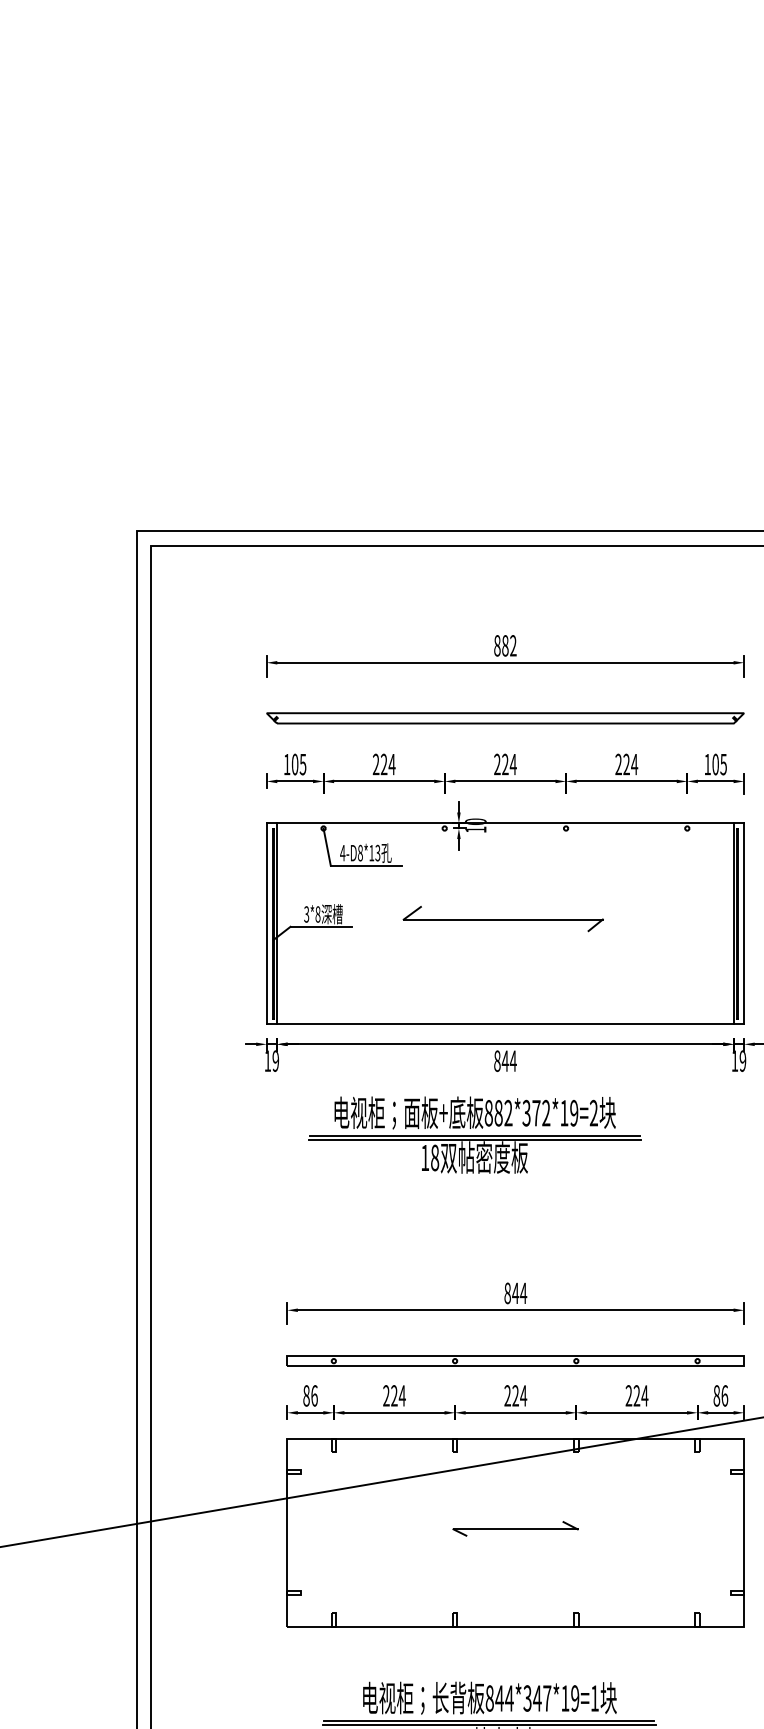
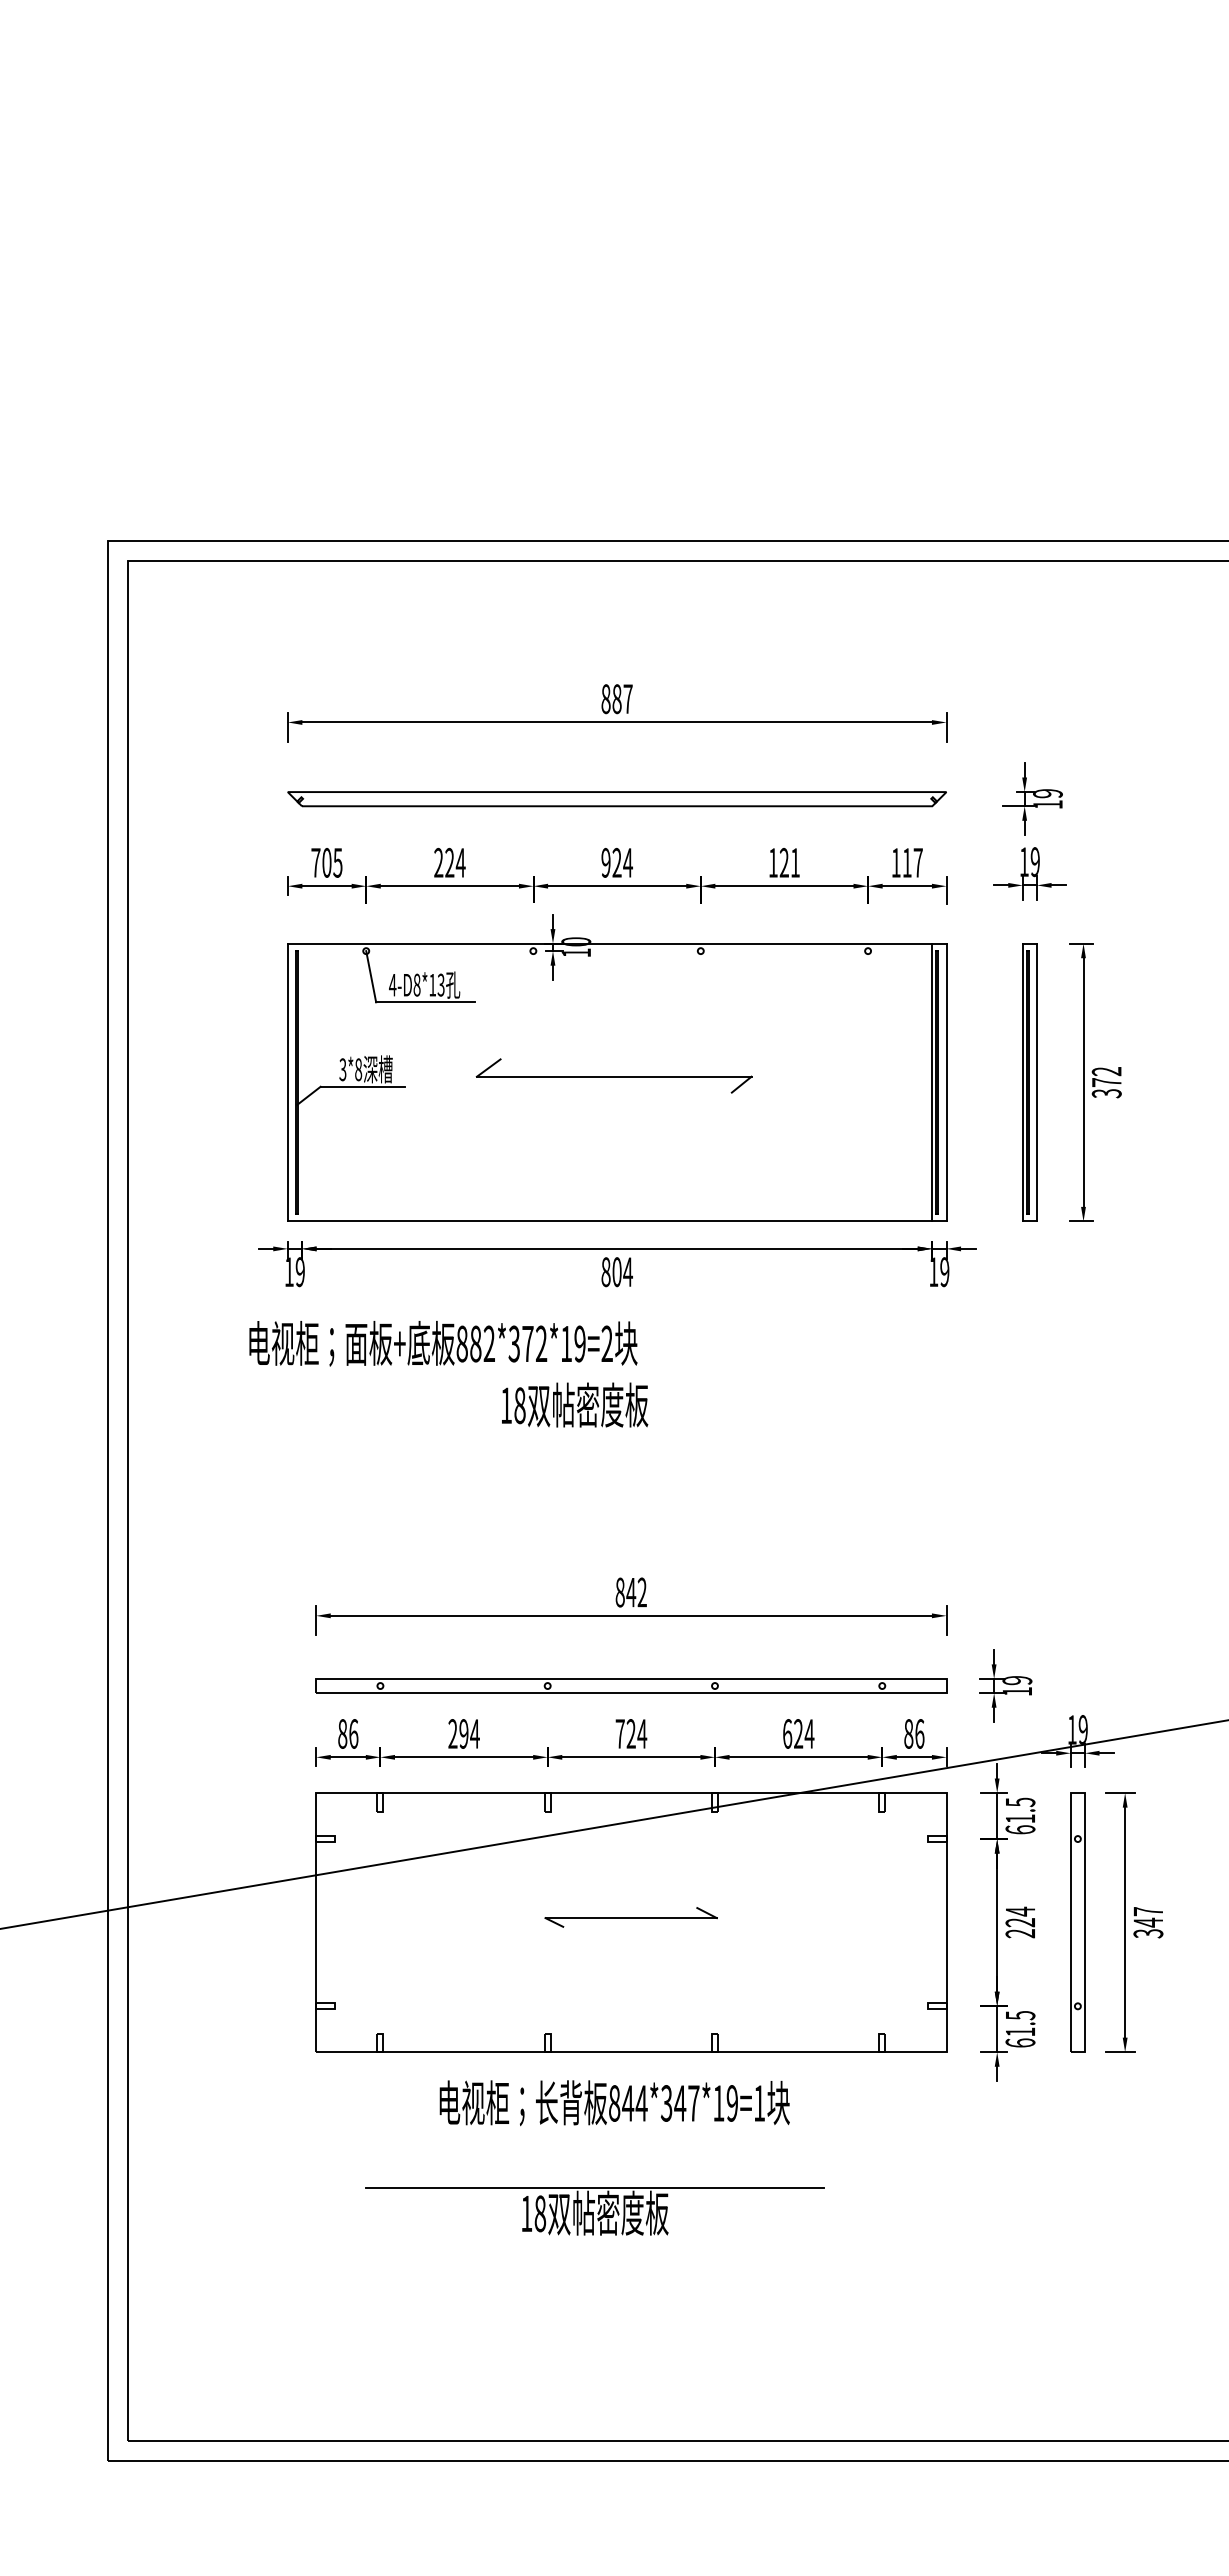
text: (512, 645) -> (627, 698), 882 -> 887
text: (286, 764) -> (315, 862), 105 -> 705
text: (496, 764) -> (605, 862), 224 -> 924
text: (626, 764) -> (784, 862), 224 -> 121
text: (719, 764) -> (912, 862), 105 -> 117
line: (277, 923) -> (302, 1082), removed
text: (504, 1061) -> (616, 1272), 844 -> 804
text: (475, 1112) -> (443, 1343), moved
line: (474, 1136) -> (574, 1375), removed
line: (474, 1139) -> (574, 1380), removed
text: (523, 1293) -> (642, 1592), 844 -> 842
text: (394, 1395) -> (463, 1733), 224 -> 294
text: (507, 1395) -> (619, 1733), 224 -> 724
text: (628, 1395) -> (787, 1733), 224 -> 624
text: (489, 1698) -> (614, 2103), moved
line: (489, 1720) -> (594, 2182), removed

